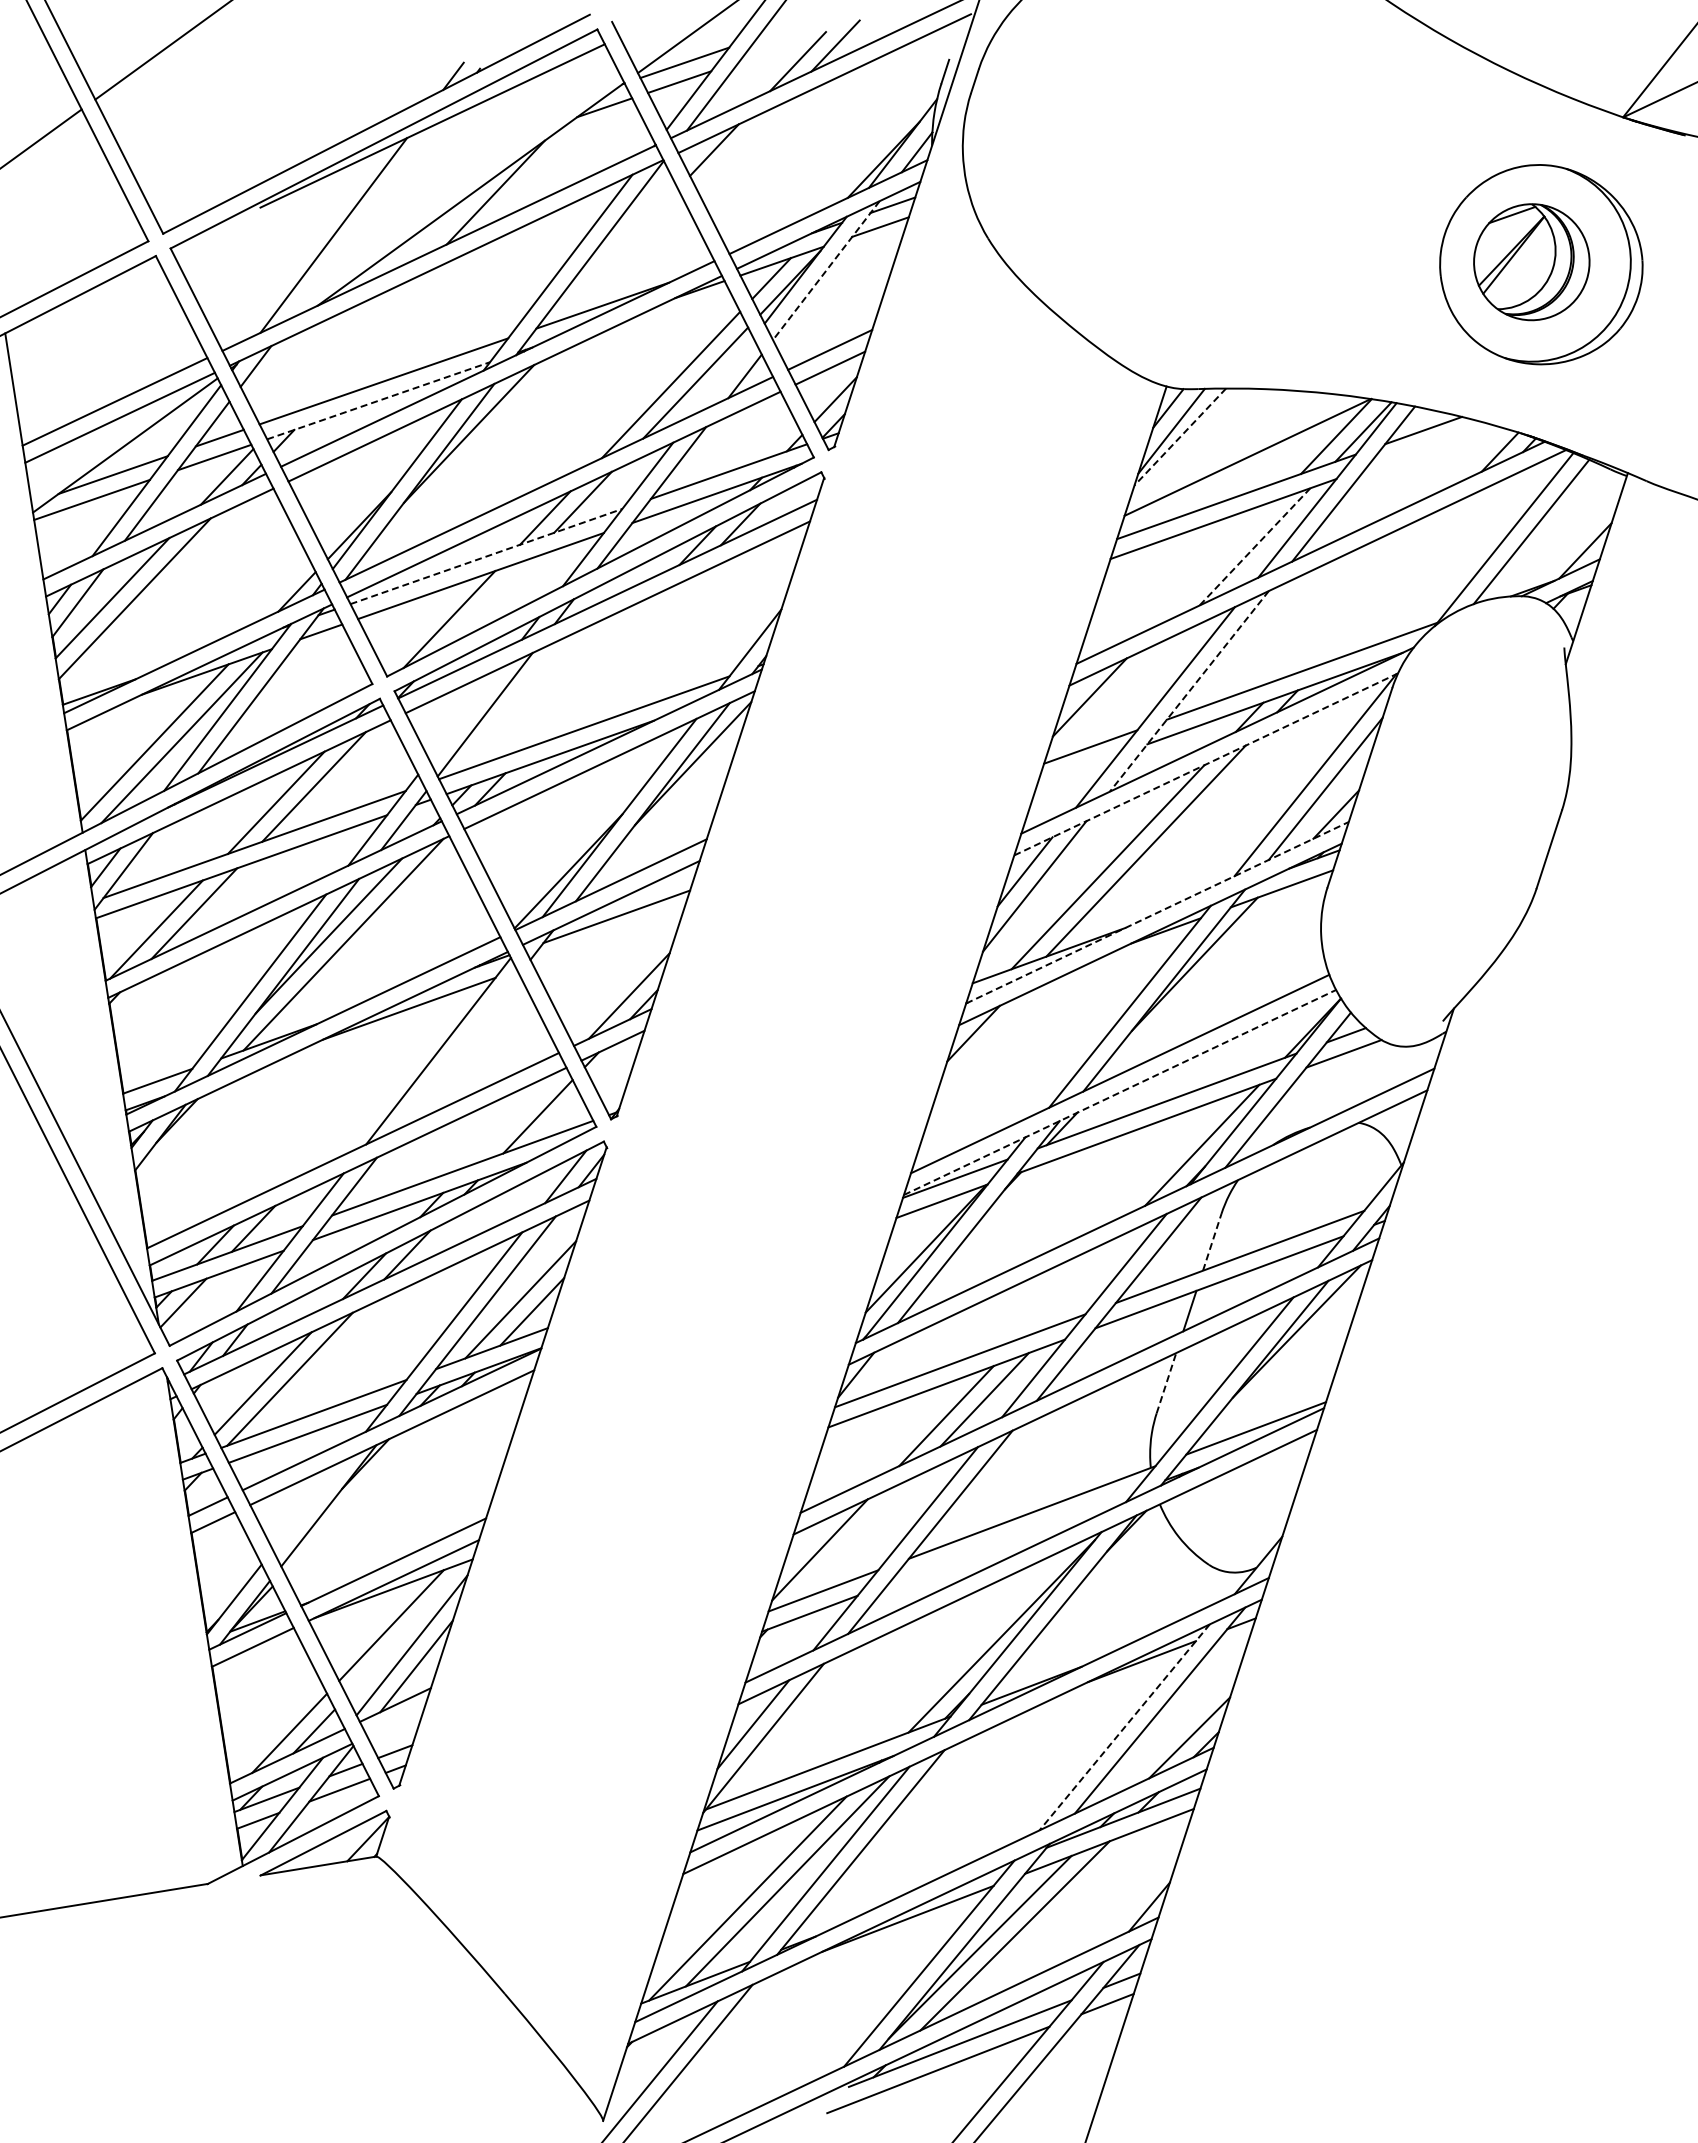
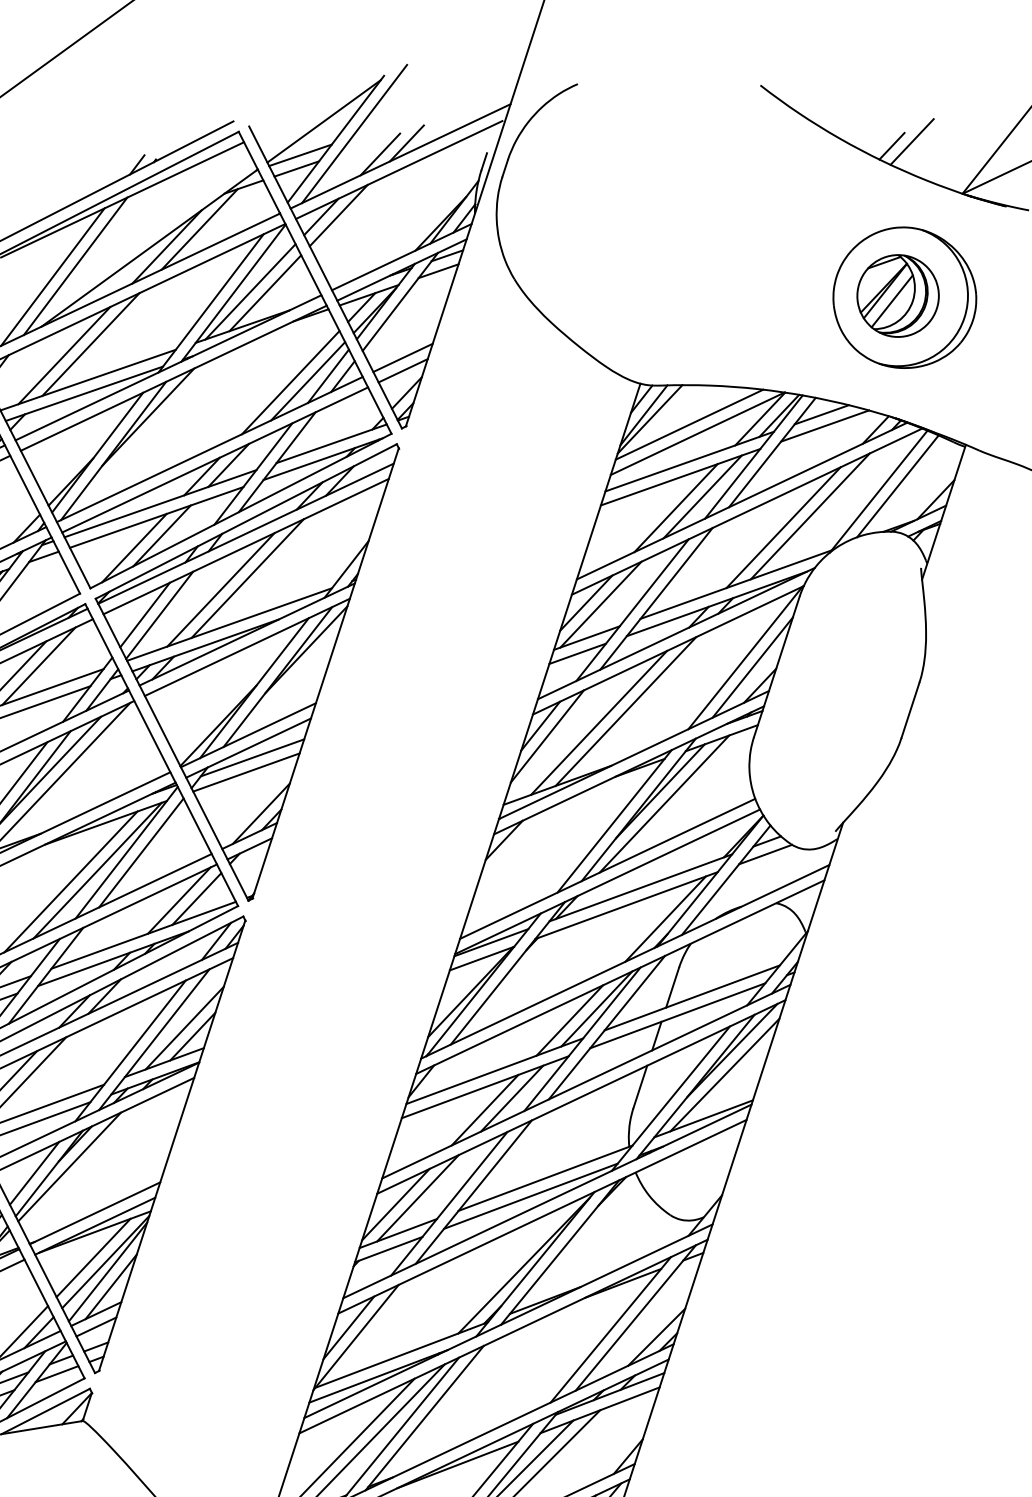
line: (1551, 43) -> (912, 141), added
line: (1522, 49) -> (891, 145), added
line: (738, 147) -> (338, 215), added
line: (541, 167) -> (199, 229), added
line: (365, 219) -> (75, 265), added
line: (613, 255) -> (250, 291), added
line: (634, 258) -> (264, 293), added
line: (1523, 269) -> (892, 301), added
line: (826, 270) -> (400, 301), dashed -> solid
line: (387, 330) -> (90, 344), added
line: (350, 346) -> (64, 355), added
line: (724, 375) -> (328, 375), added
line: (378, 400) -> (84, 393), dashed -> solid
line: (1180, 437) -> (650, 419), dashed -> solid
line: (1235, 444) -> (689, 424), added
line: (1427, 446) -> (824, 426), added
line: (1254, 546) -> (702, 496), dashed -> solid
line: (486, 556) -> (160, 503), dashed -> solid
line: (1217, 562) -> (676, 507), added
line: (1407, 574) -> (810, 516), added
line: (1369, 590) -> (783, 527), added
line: (488, 602) -> (161, 536), added
line: (609, 662) -> (247, 578), added
line: (572, 678) -> (221, 589), added
line: (1189, 691) -> (656, 598), dashed -> solid
line: (1110, 699) -> (600, 604), added
line: (464, 714) -> (145, 615), added
line: (1206, 764) -> (668, 650), dashed -> solid
line: (1077, 768) -> (577, 653), added
line: (1157, 912) -> (634, 754), dashed -> solid
line: (607, 937) -> (245, 772), added
line: (1200, 982) -> (664, 804), added
line: (459, 1051) -> (141, 852), added
line: (397, 1076) -> (97, 870), added
line: (359, 1092) -> (70, 881), added
line: (1120, 1092) -> (607, 881), dashed -> solid
line: (512, 1119) -> (178, 900), added
line: (1212, 1242) -> (672, 987), dashed -> solid
line: (1104, 1272) -> (596, 1008), added
line: (1066, 1288) -> (569, 1020), added
line: (1286, 1366) -> (725, 1075), added
line: (1166, 1383) -> (640, 1087), dashed -> solid
line: (357, 1496) -> (69, 1166), added
line: (307, 1505) -> (34, 1173), added
line: (1011, 1537) -> (530, 1195), added
line: (851, 1540) -> (418, 1197), added
line: (408, 1631) -> (105, 1262), added
line: (395, 1722) -> (96, 1326), added
line: (1124, 1727) -> (610, 1329), dashed -> solid

